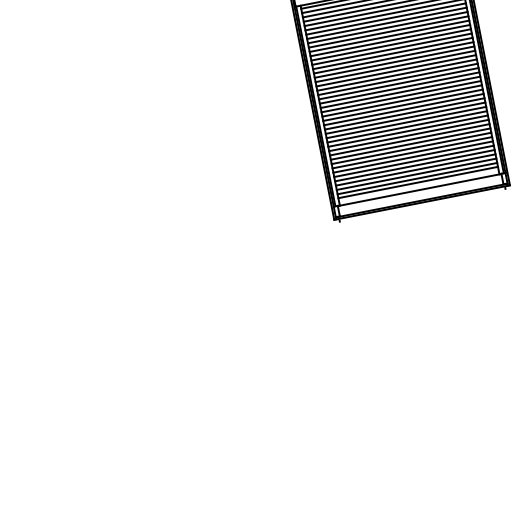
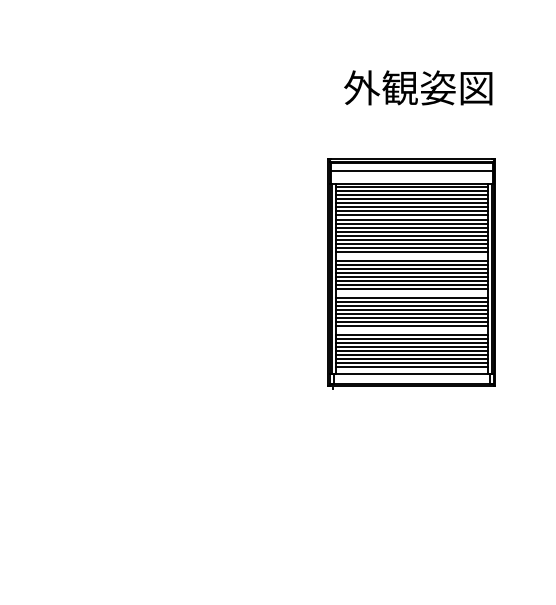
line: (395, 66) -> (411, 256), removed
line: (402, 105) -> (411, 293), removed
line: (410, 144) -> (411, 330), removed

